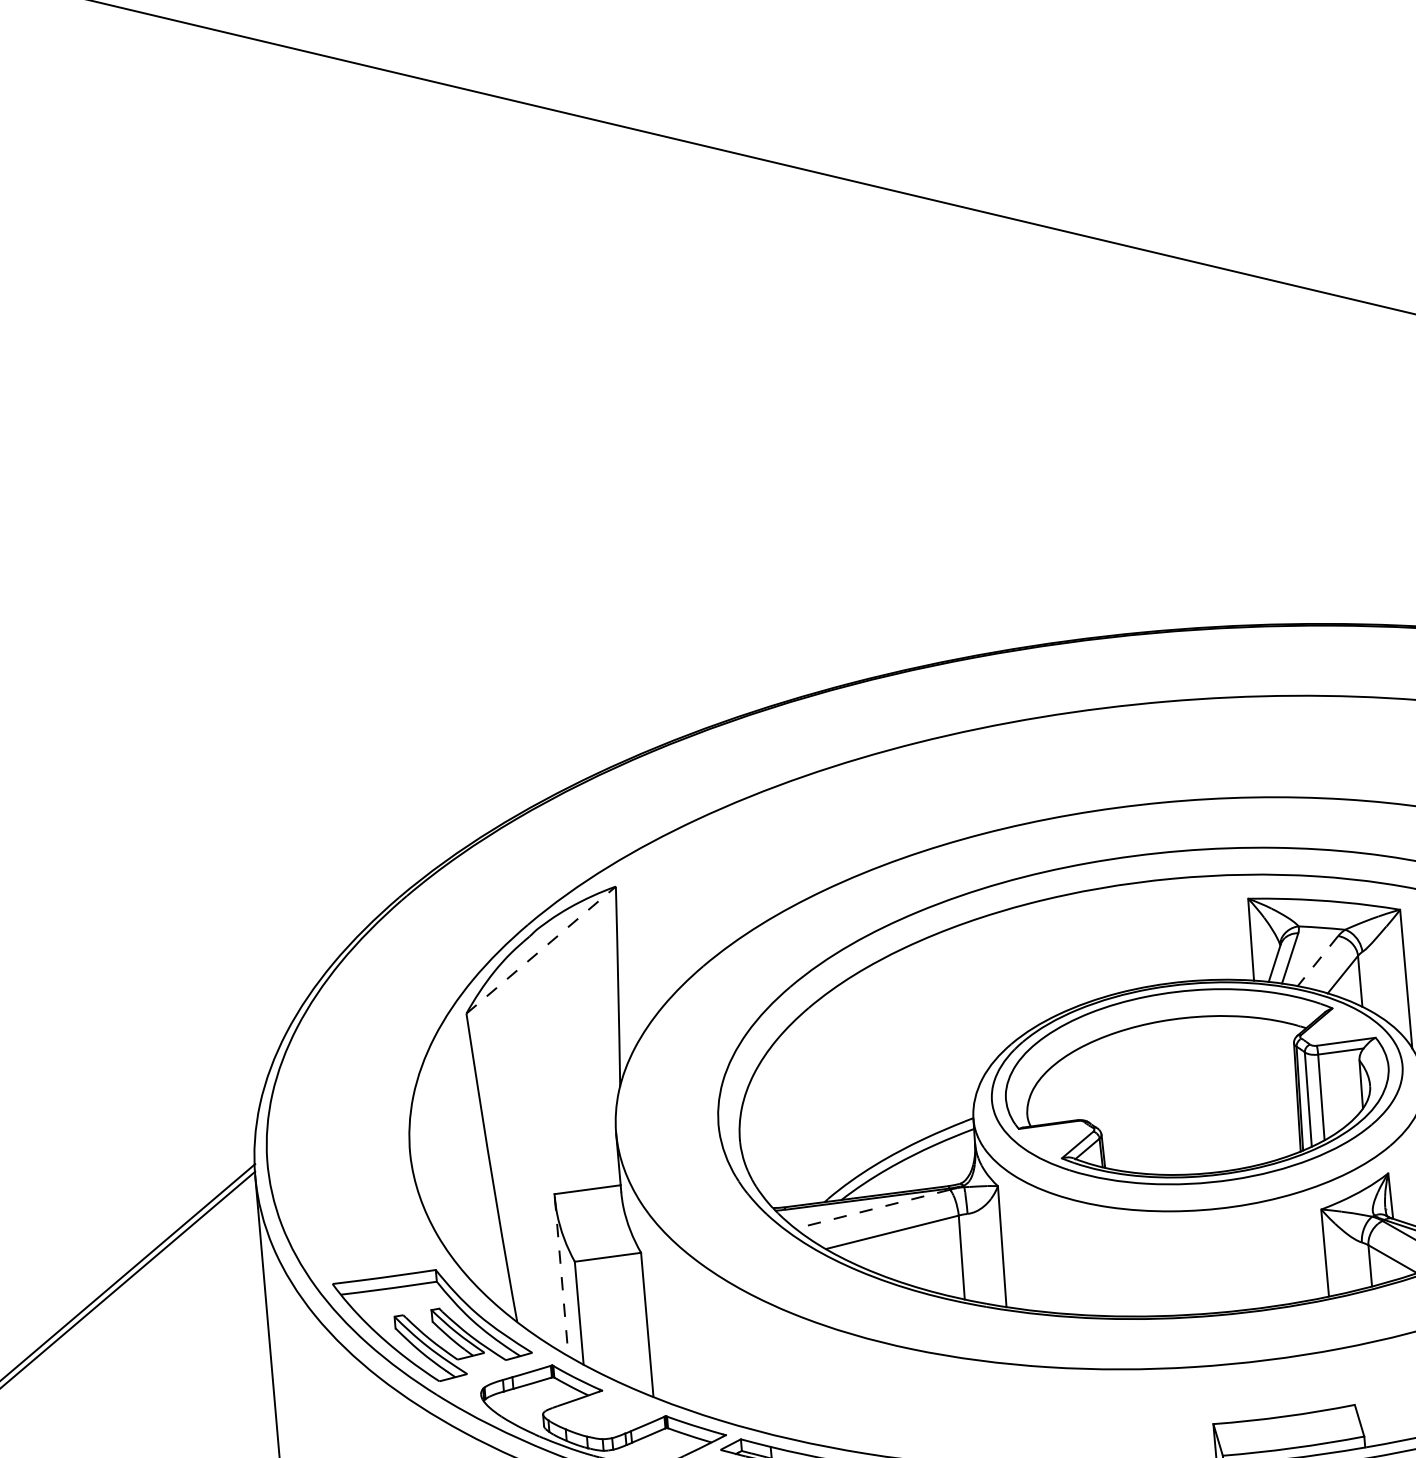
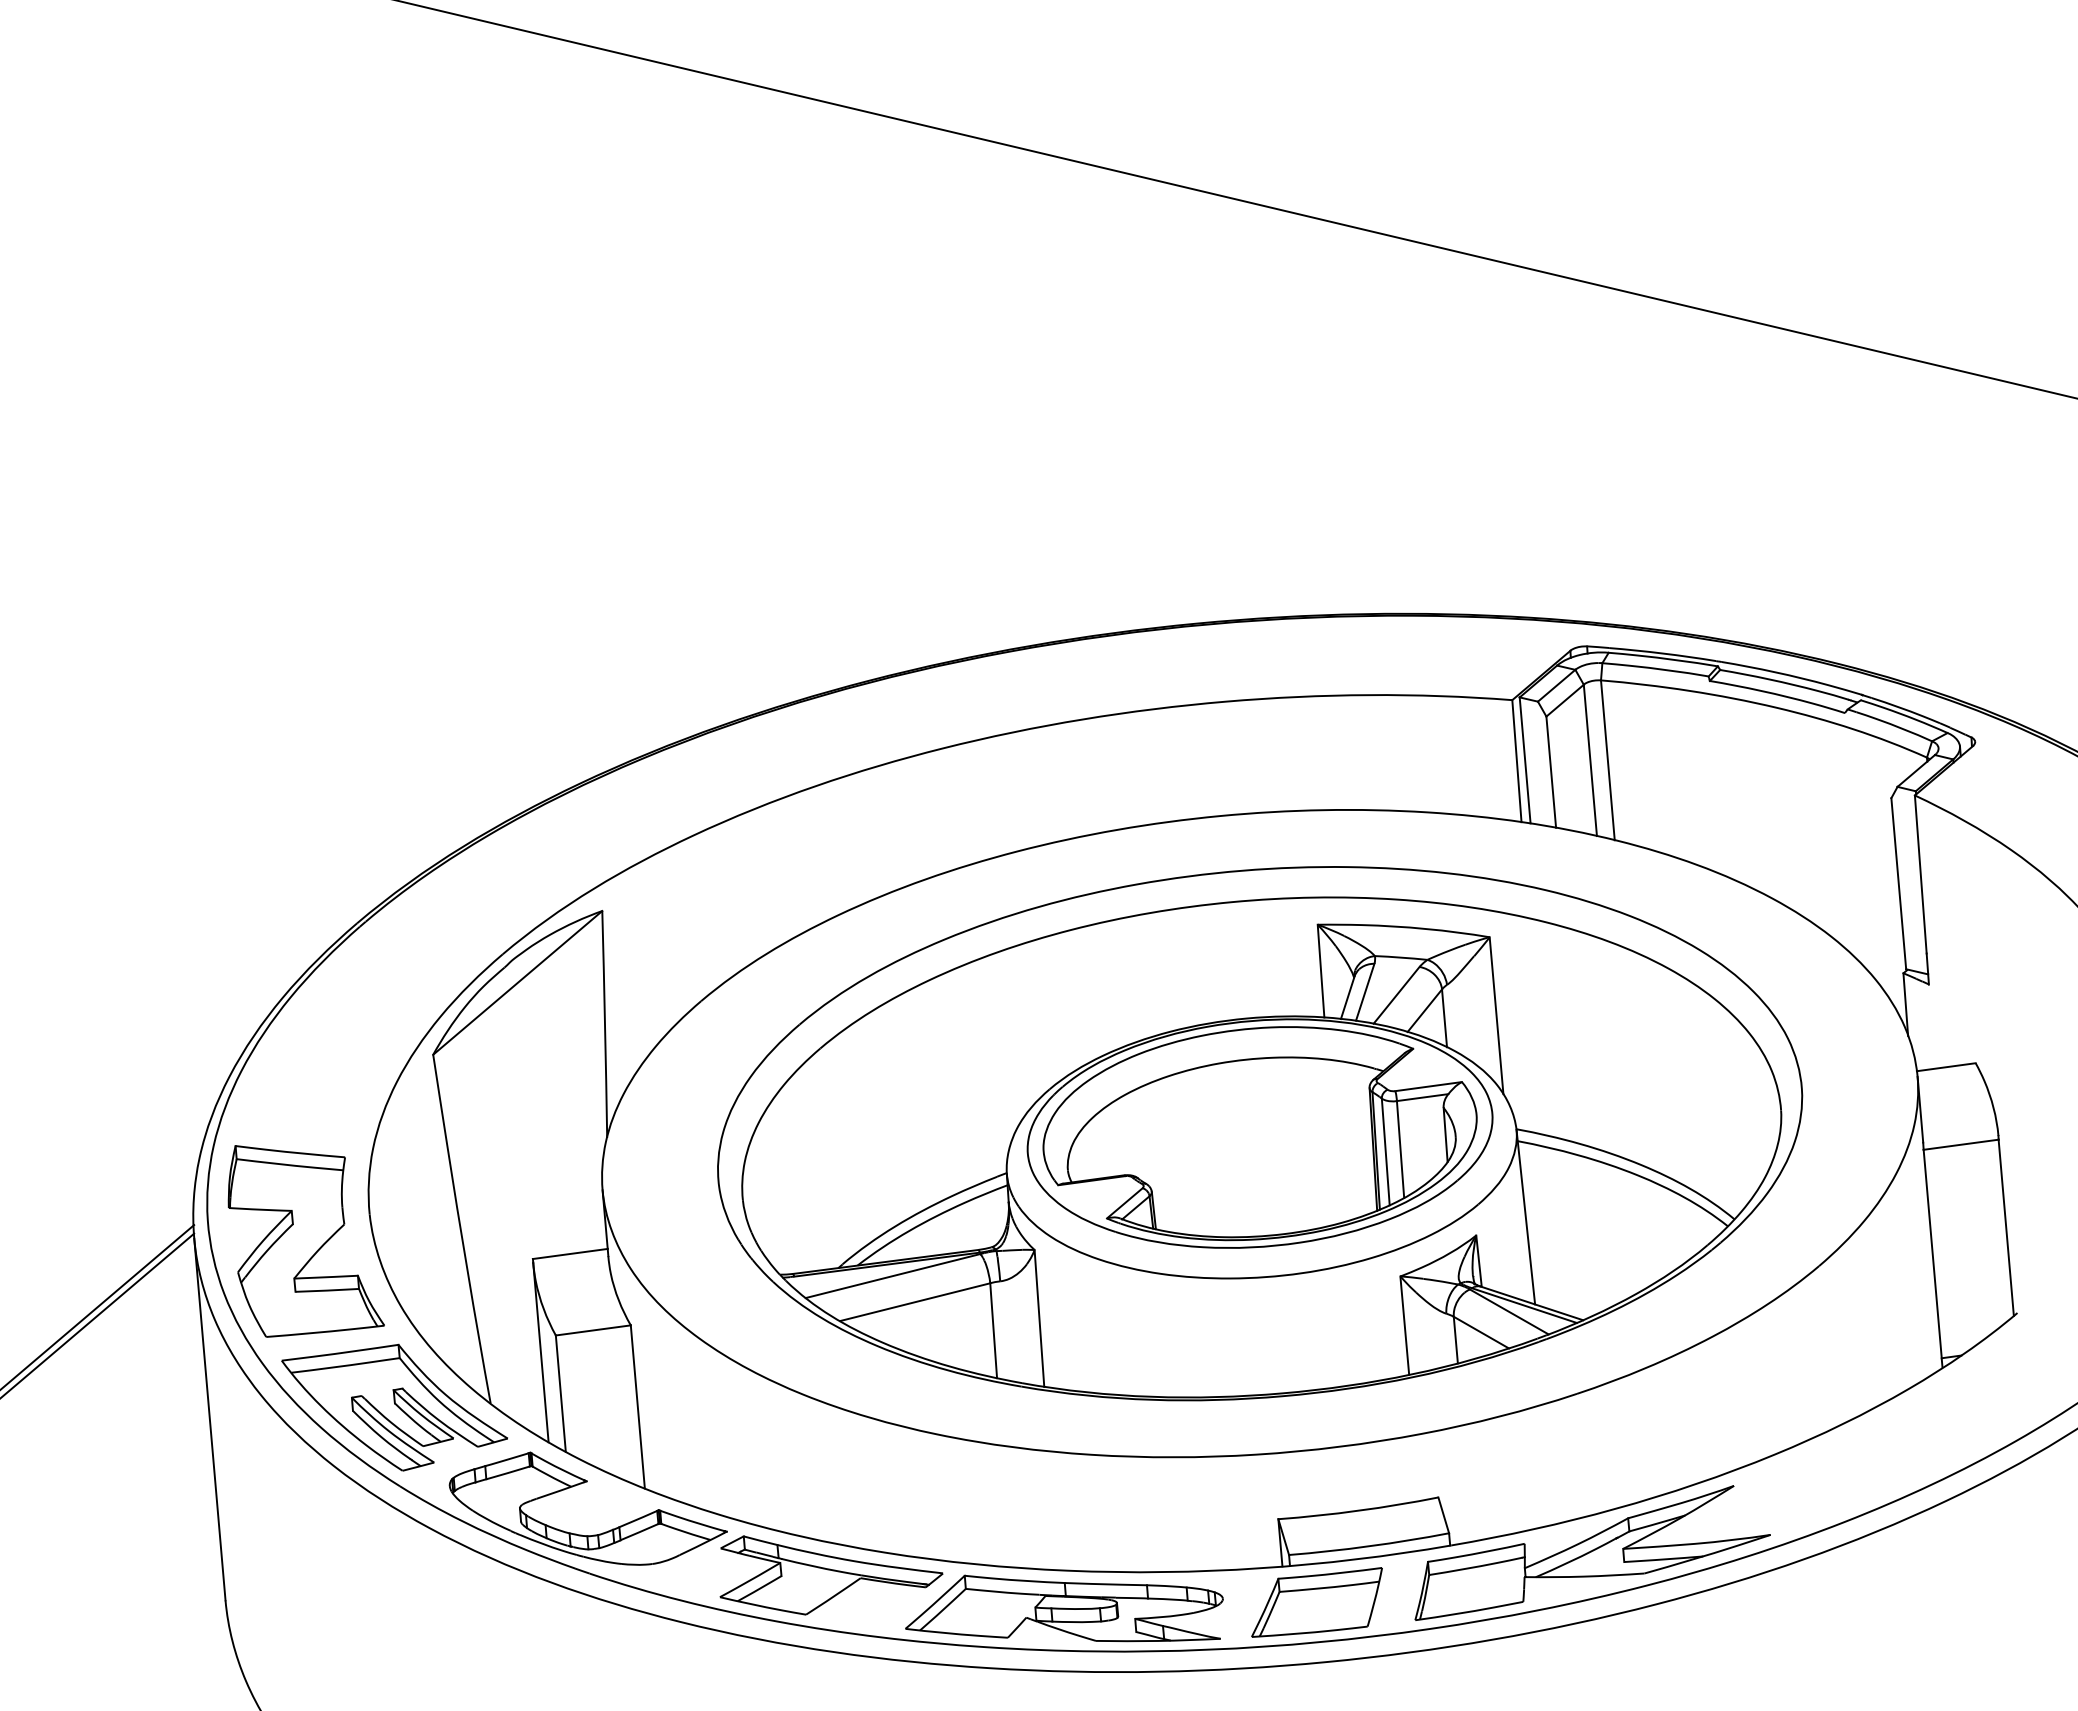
line: (540, 949) -> (517, 982), dashed -> solid
line: (1317, 961) -> (1396, 995), dashed -> solid
part: (353, 1178) -> (305, 1241), added
line: (872, 1209) -> (892, 1276), dashed -> solid
line: (561, 1276) -> (540, 1352), dashed -> solid

